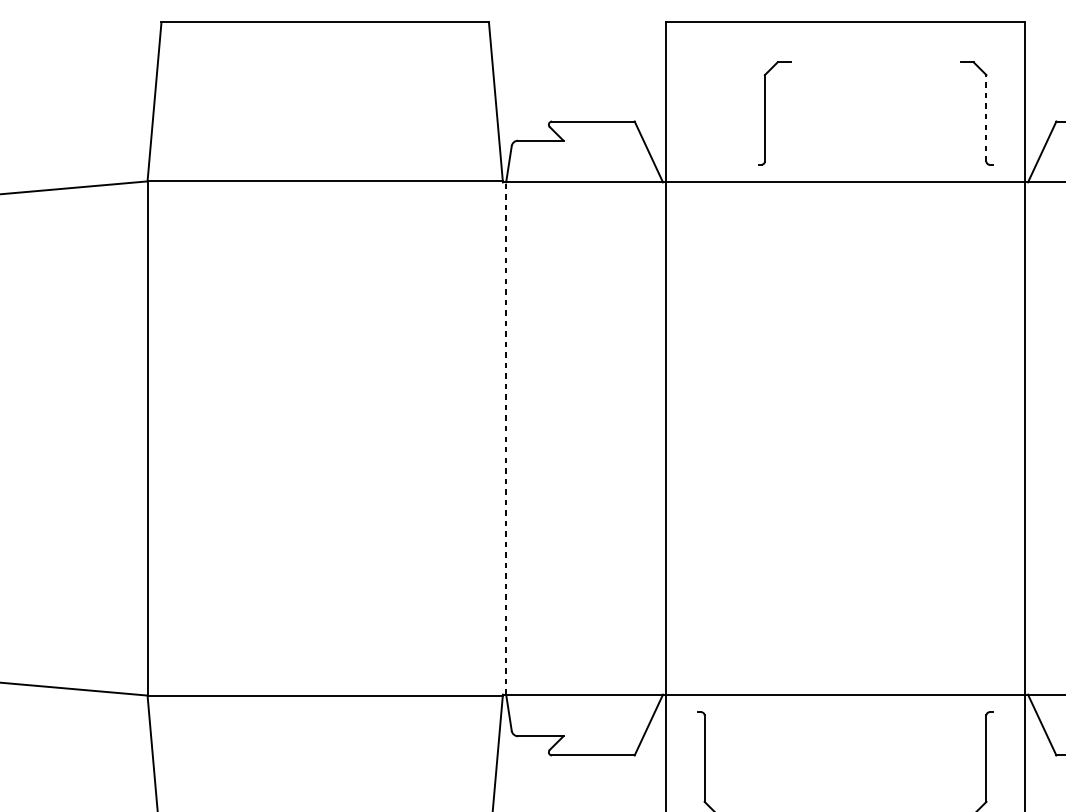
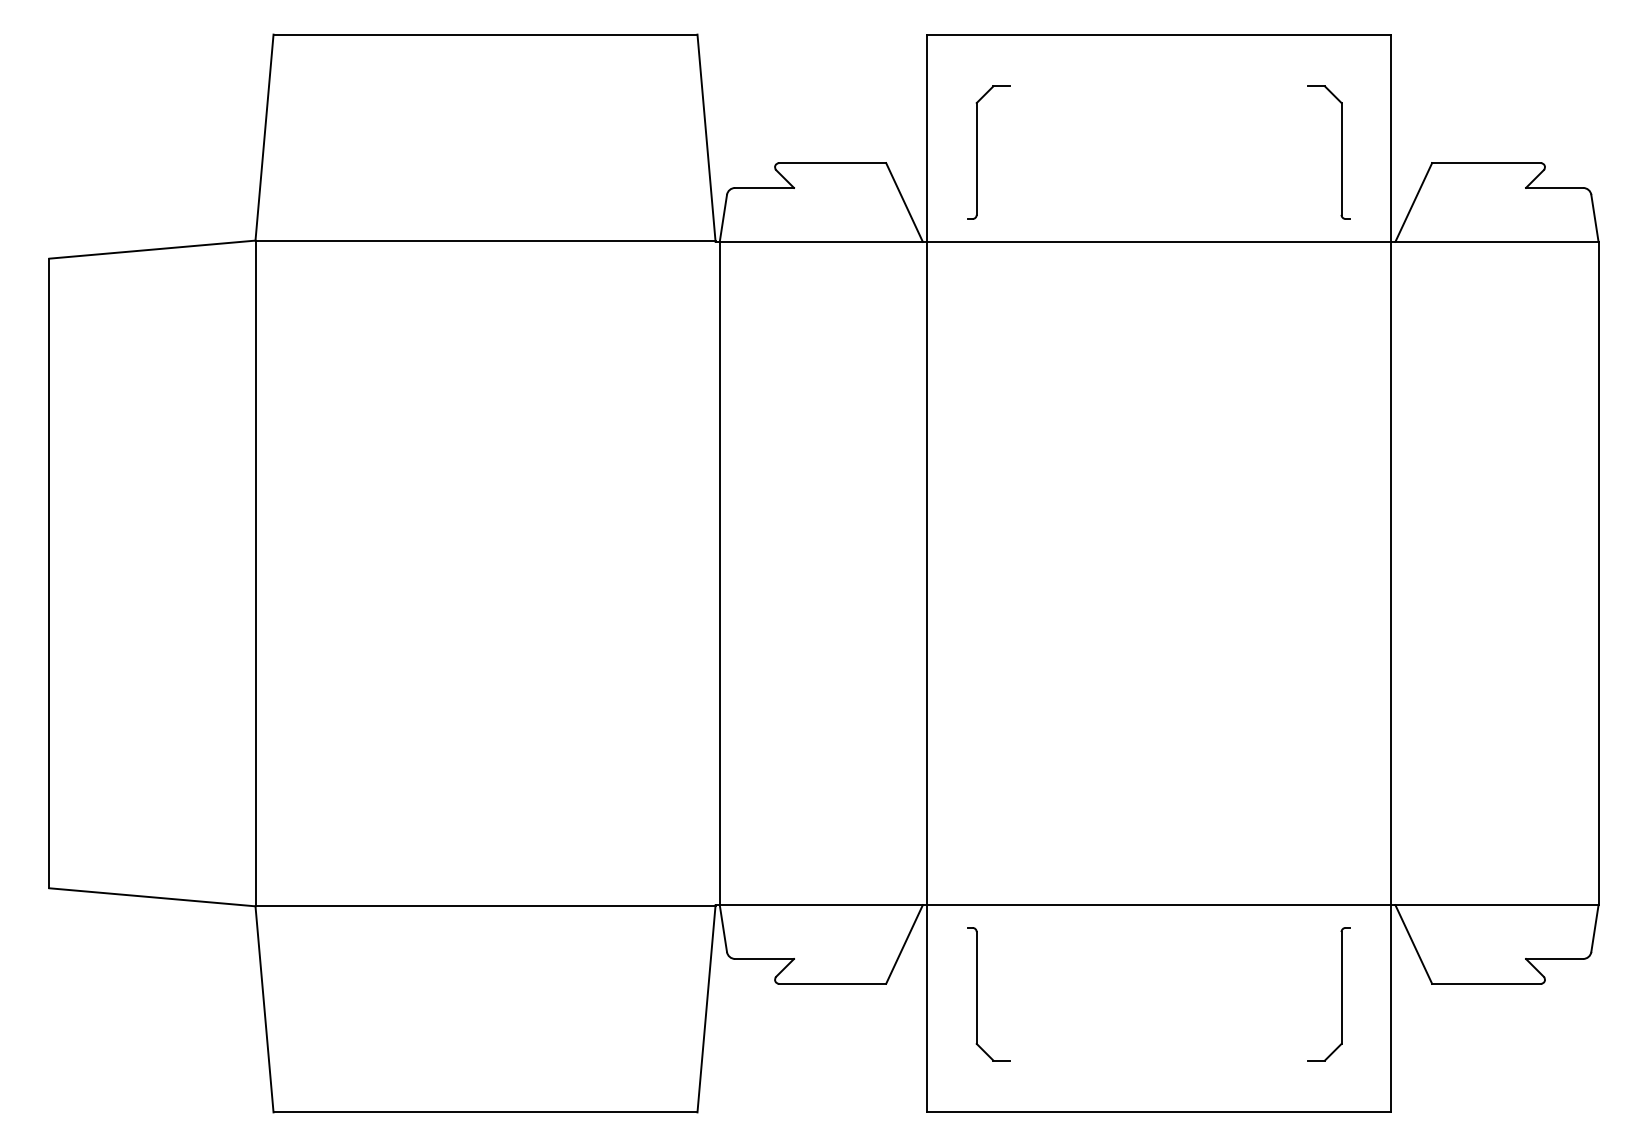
part: (765, 113) -> (977, 152), moved
line: (986, 117) -> (1341, 158), dashed -> solid
line: (505, 438) -> (719, 573), dashed -> solid

